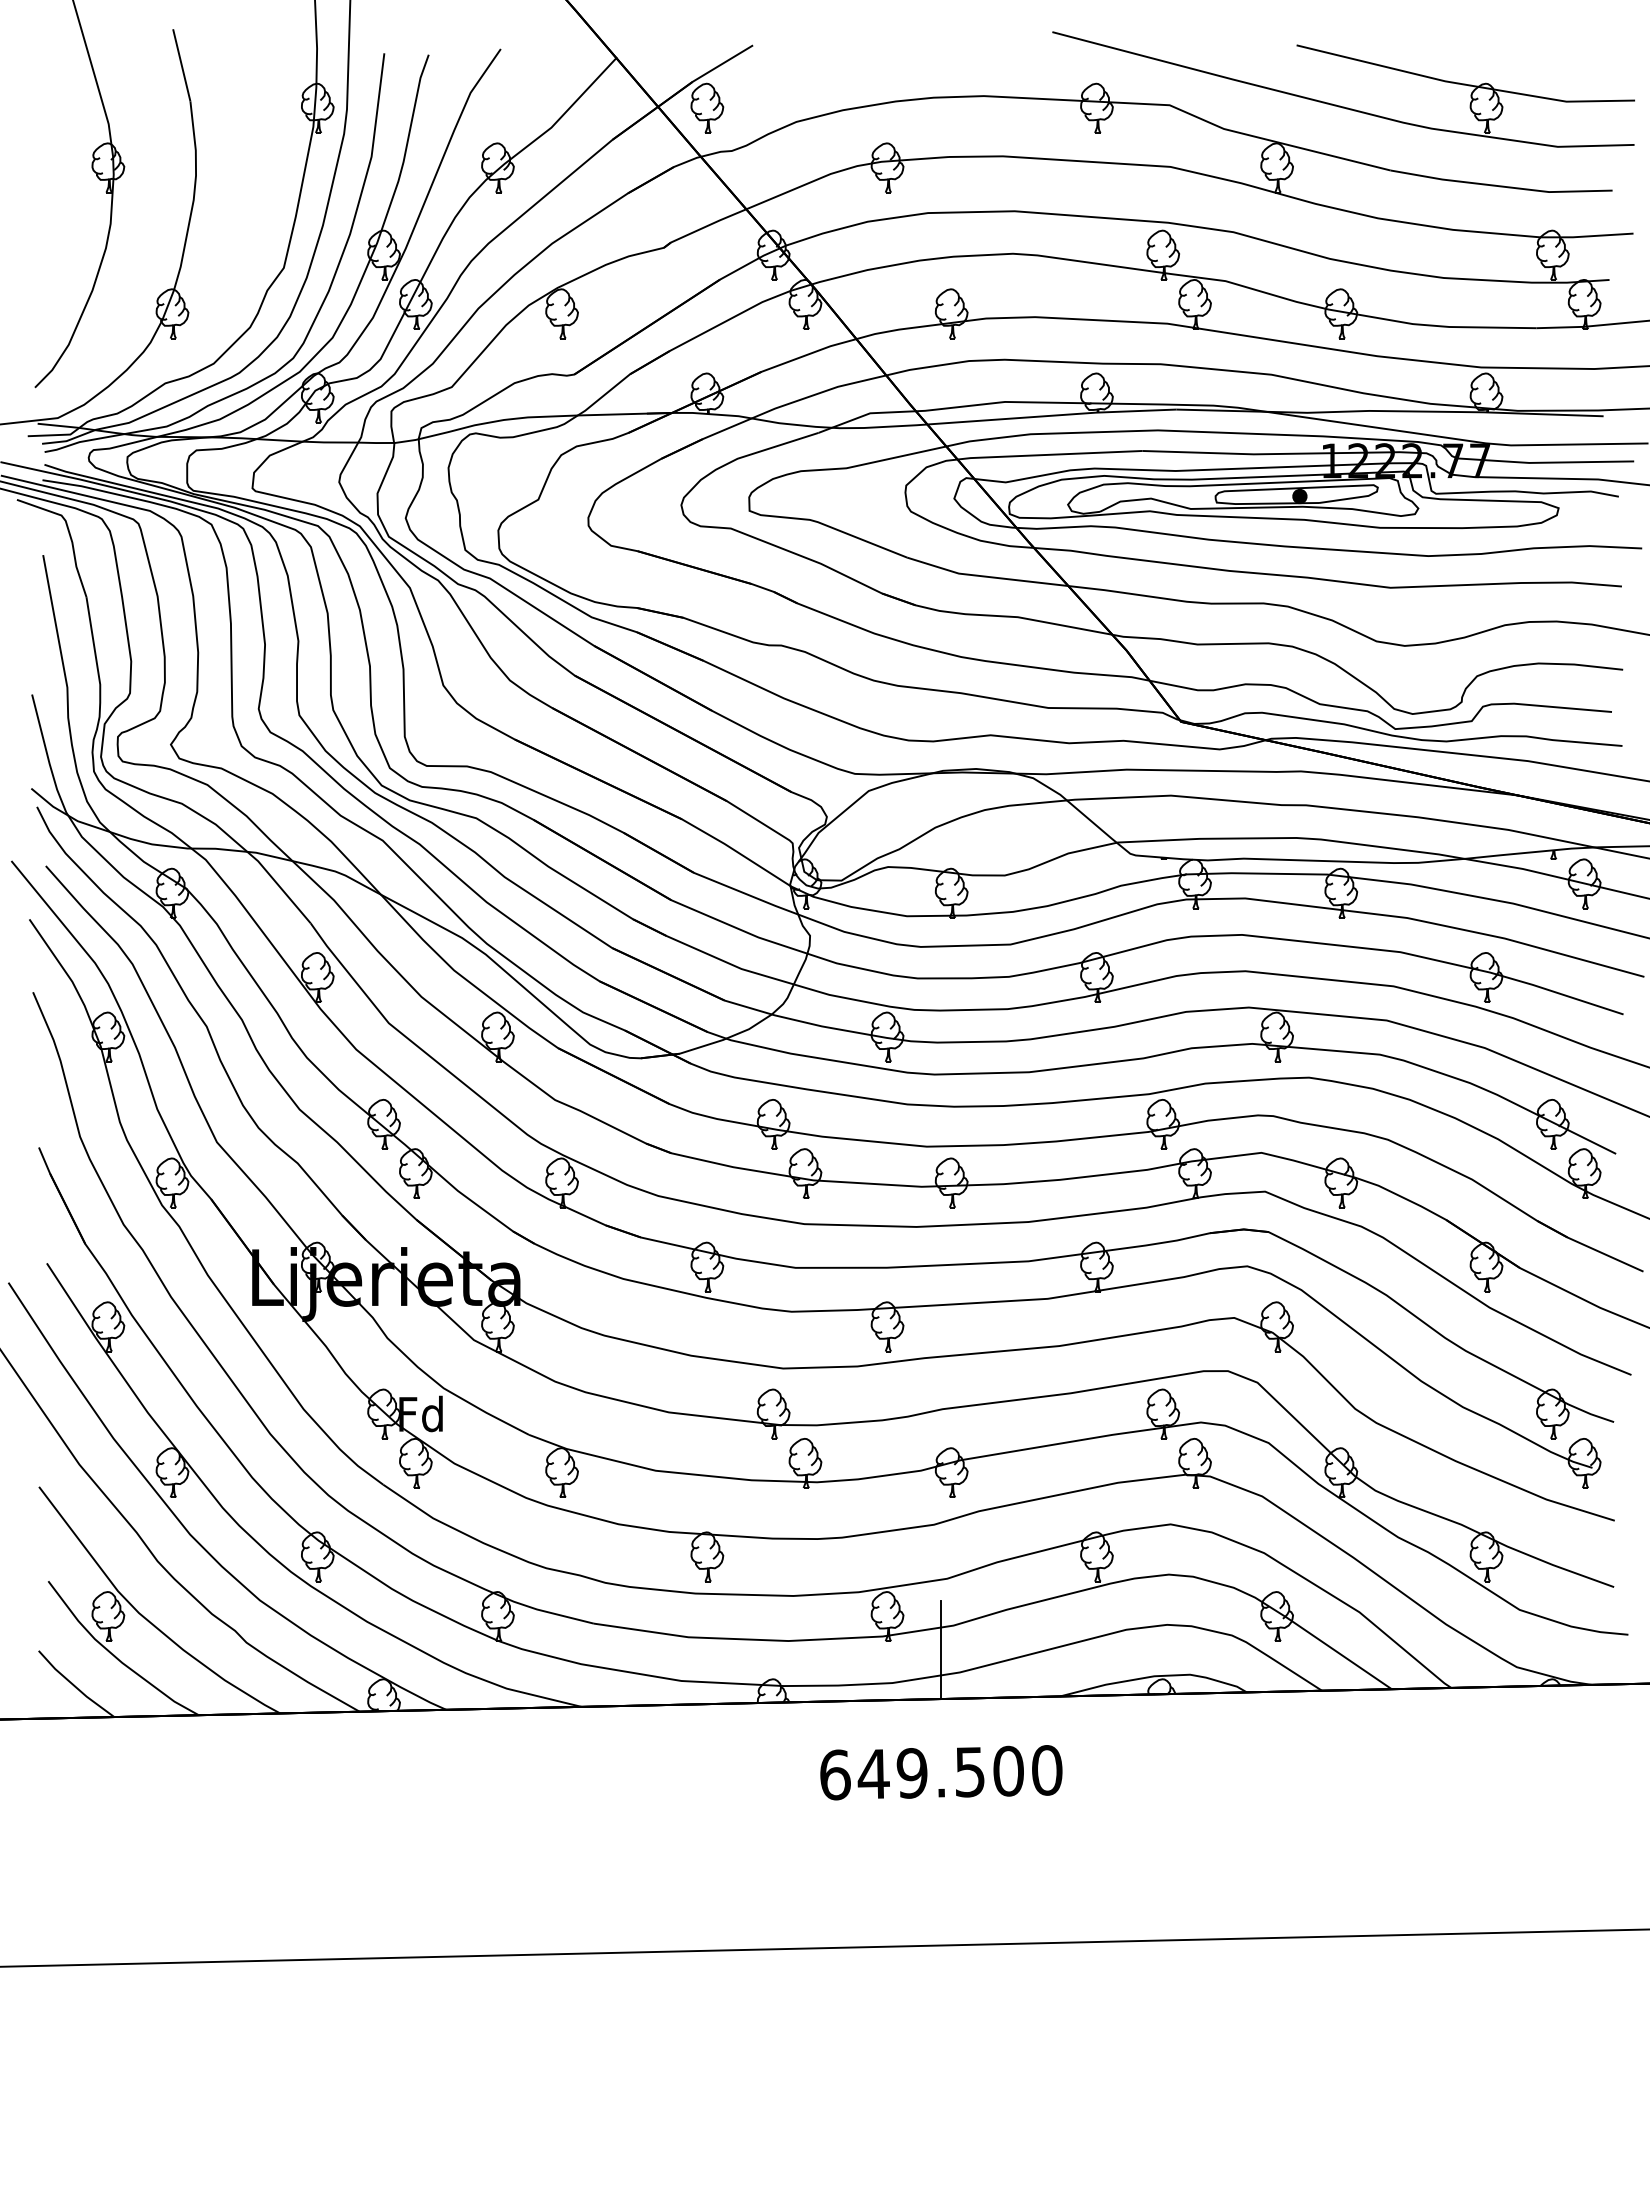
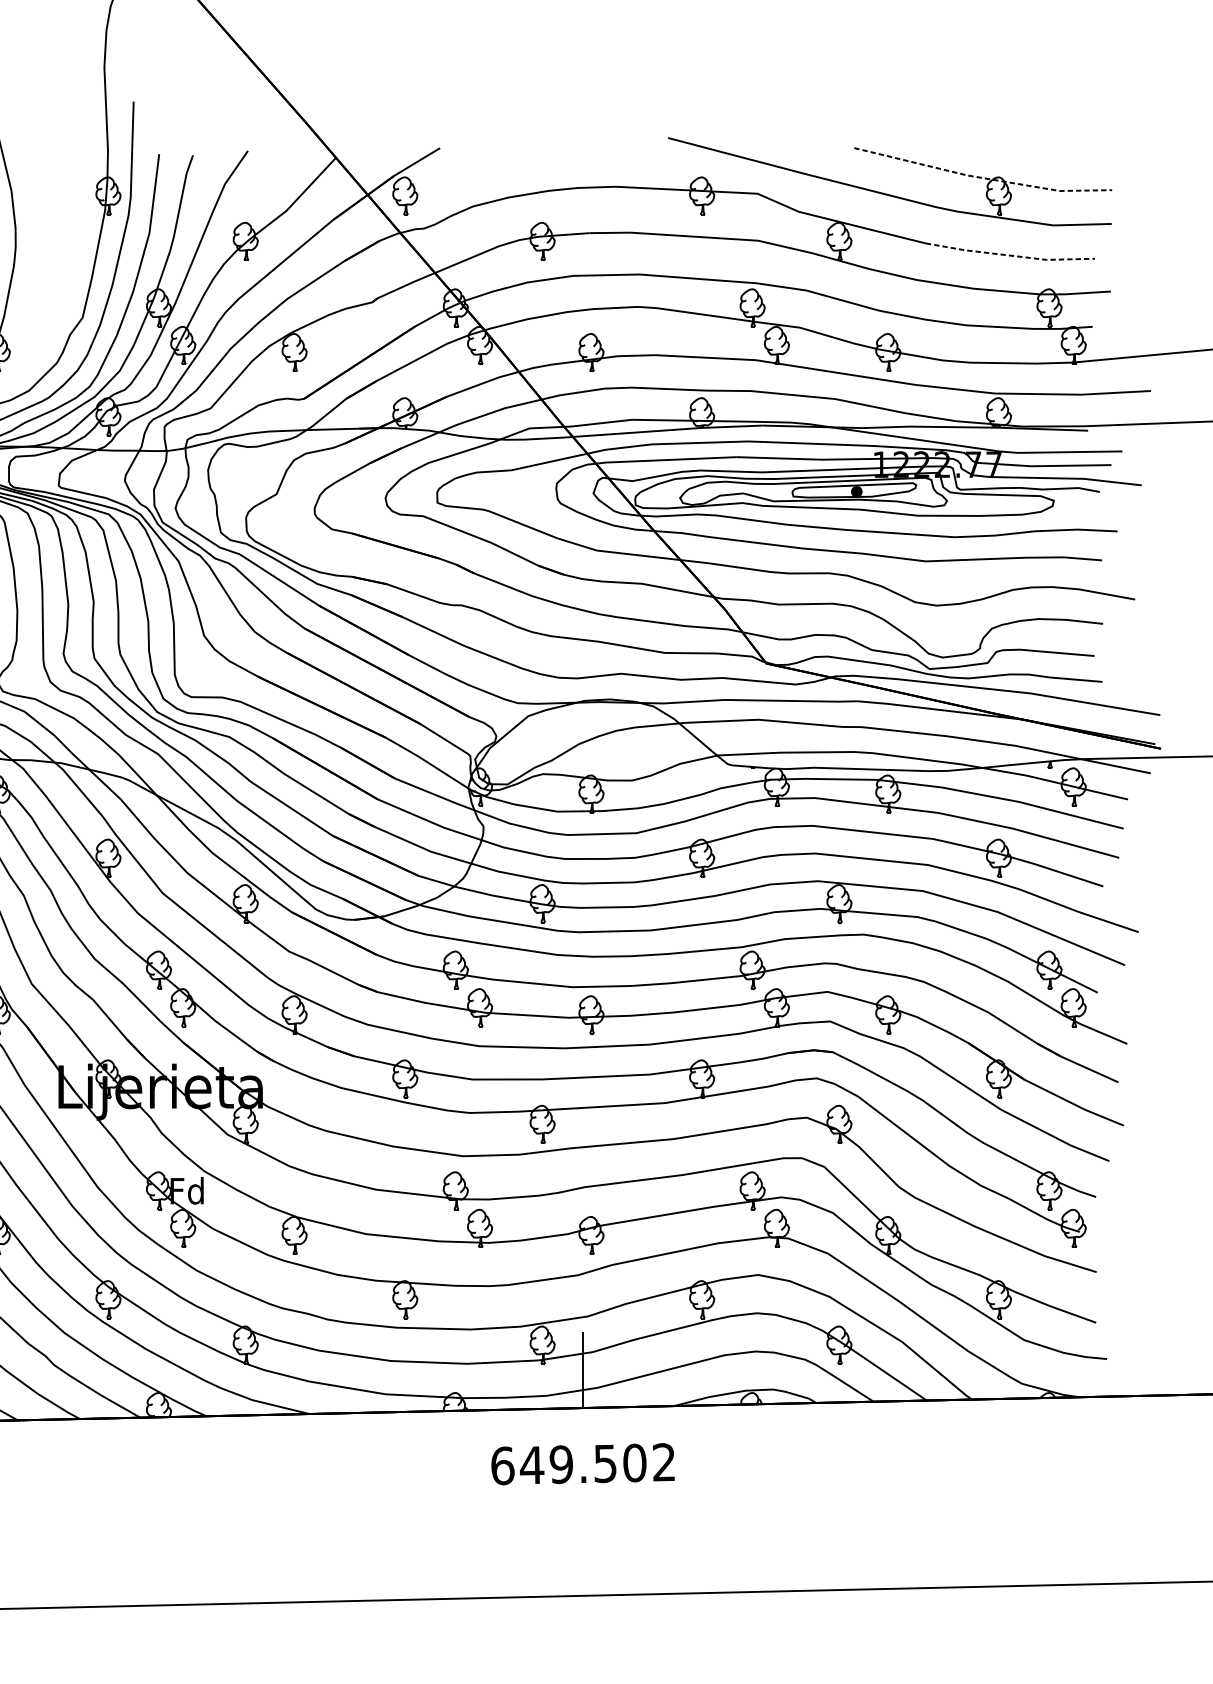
line: (1465, 84) -> (982, 177), solid -> dashed
line: (1501, 186) -> (1010, 255), solid -> dashed
text: (1047, 1770) -> (664, 1462), 649.500 -> 649.502

